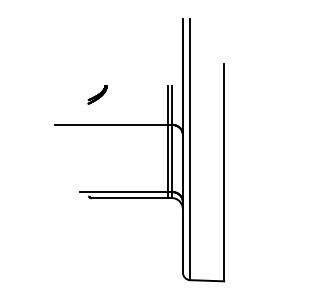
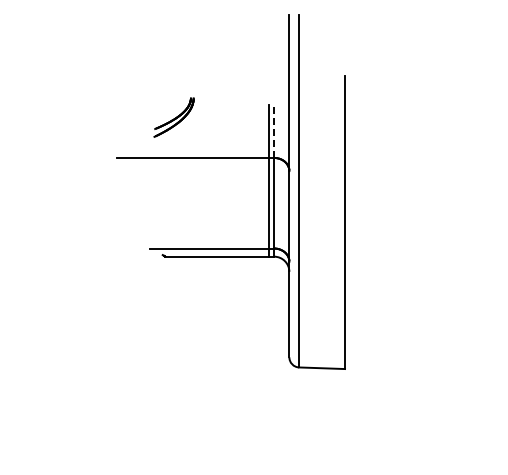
part: (97, 94) -> (174, 117), size x1.6
line: (171, 105) -> (274, 131), solid -> dashed

